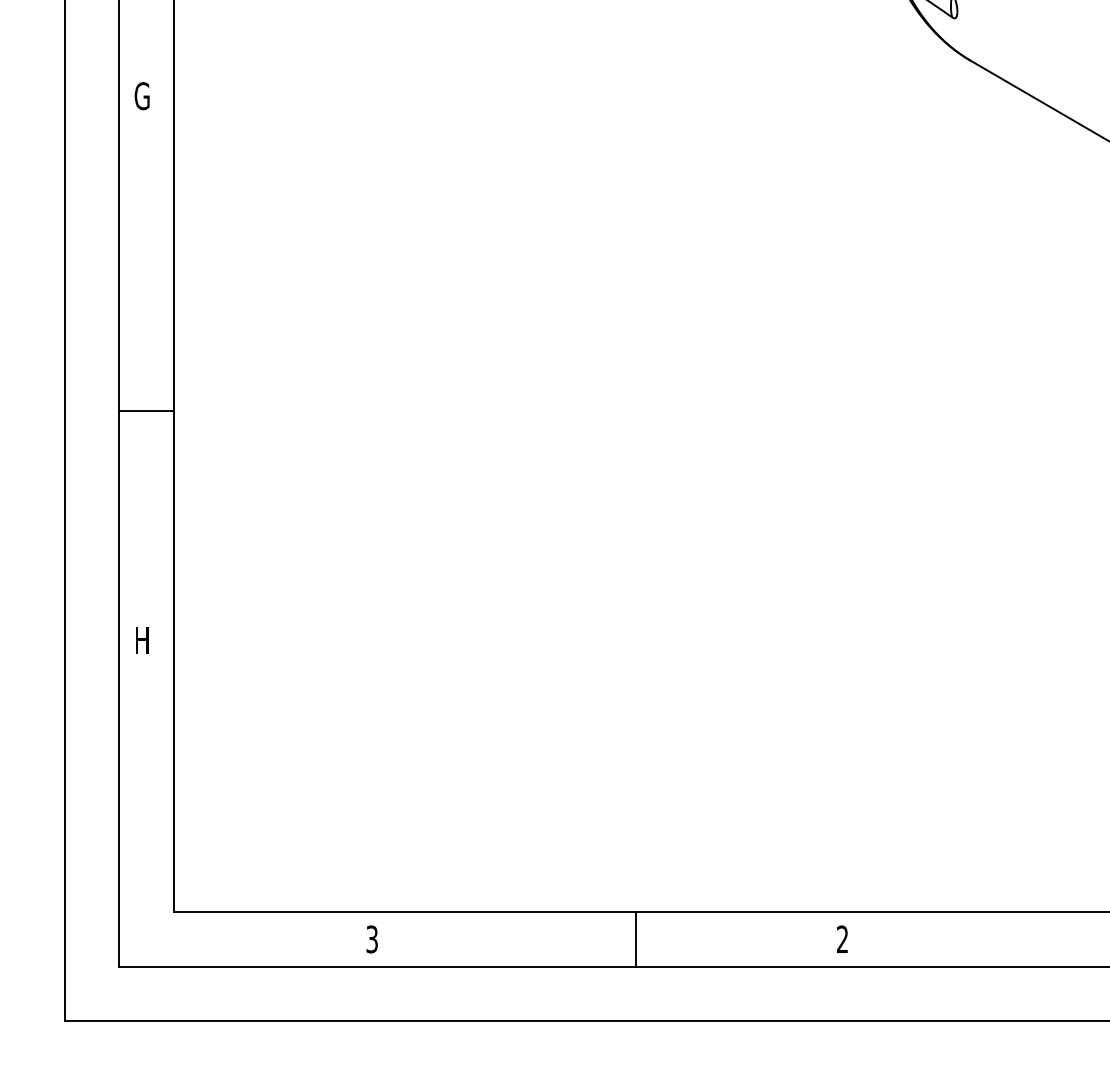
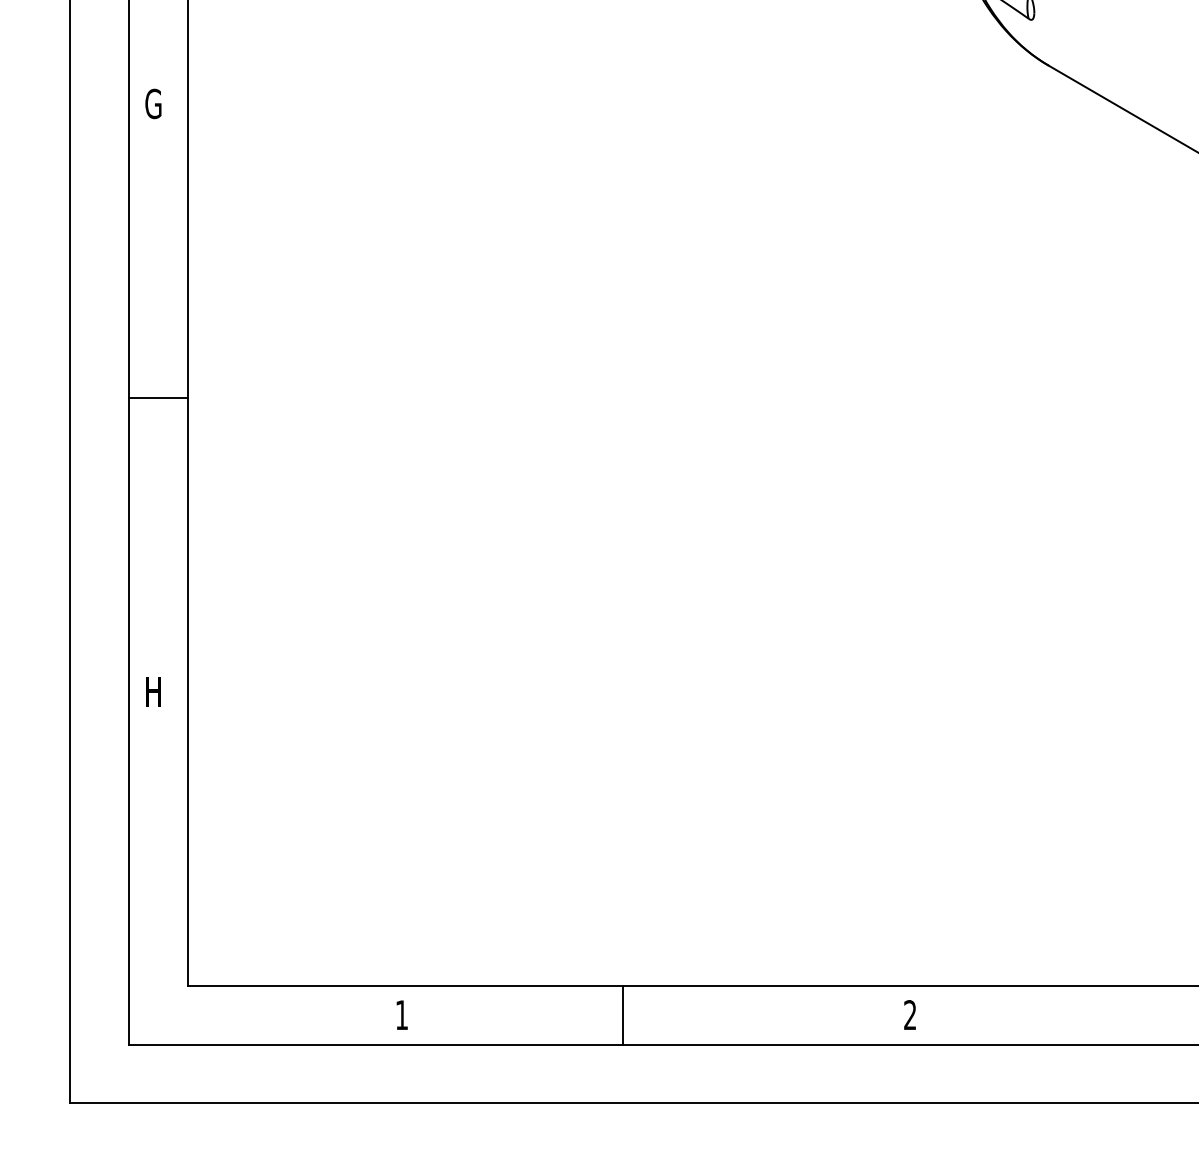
line: (146, 411) -> (158, 398), moved
text: (371, 939) -> (401, 1015), 3 -> 1
line: (636, 939) -> (622, 1015), moved

